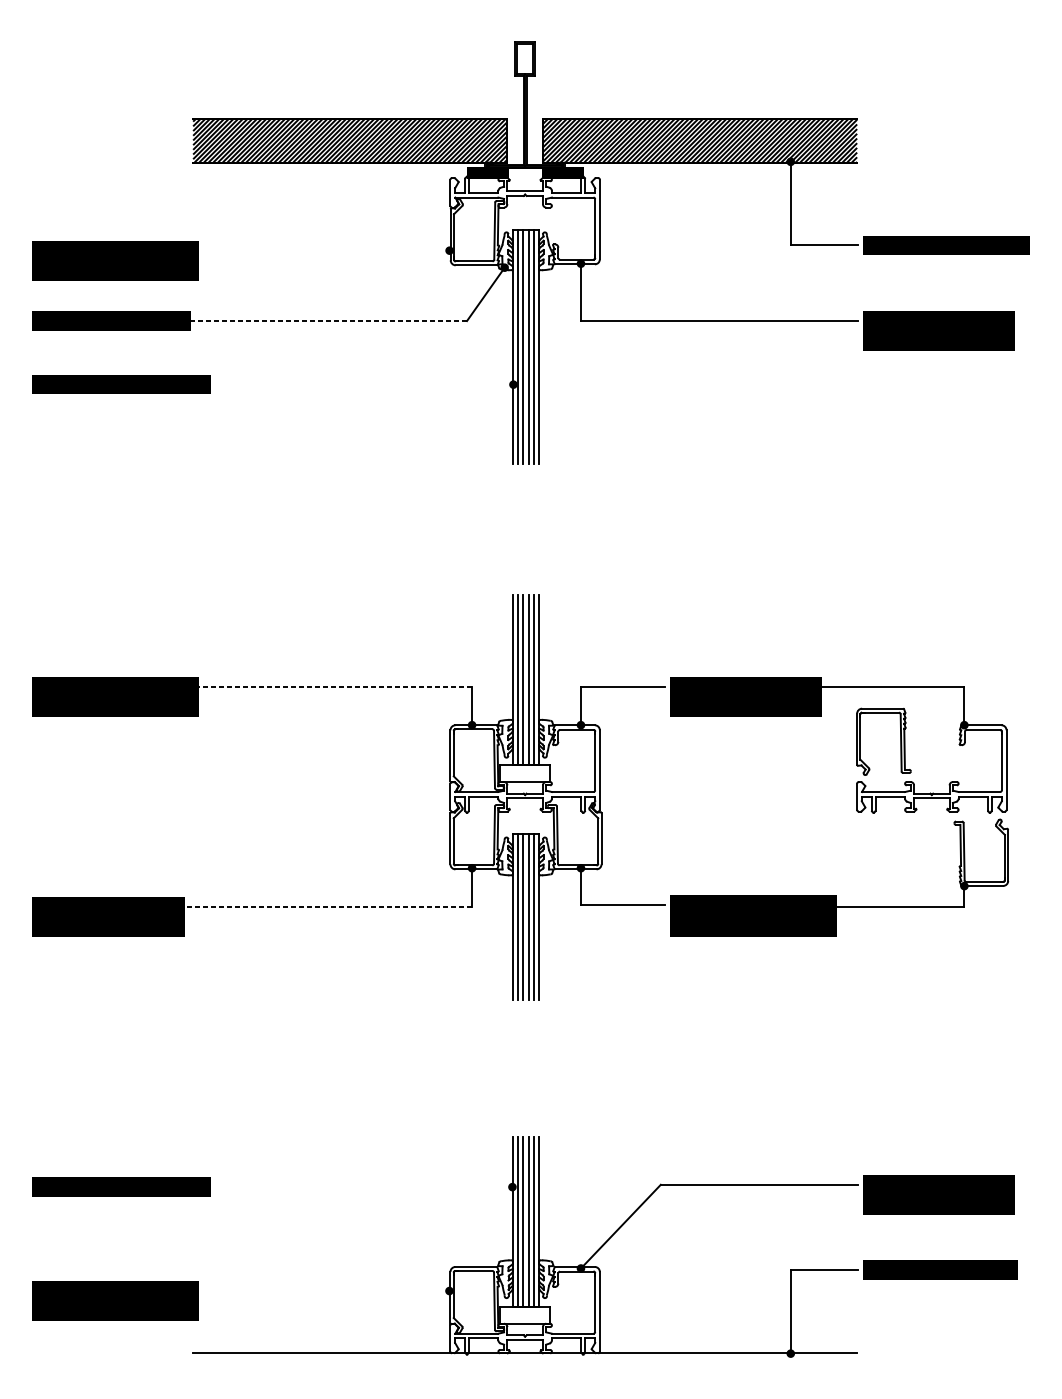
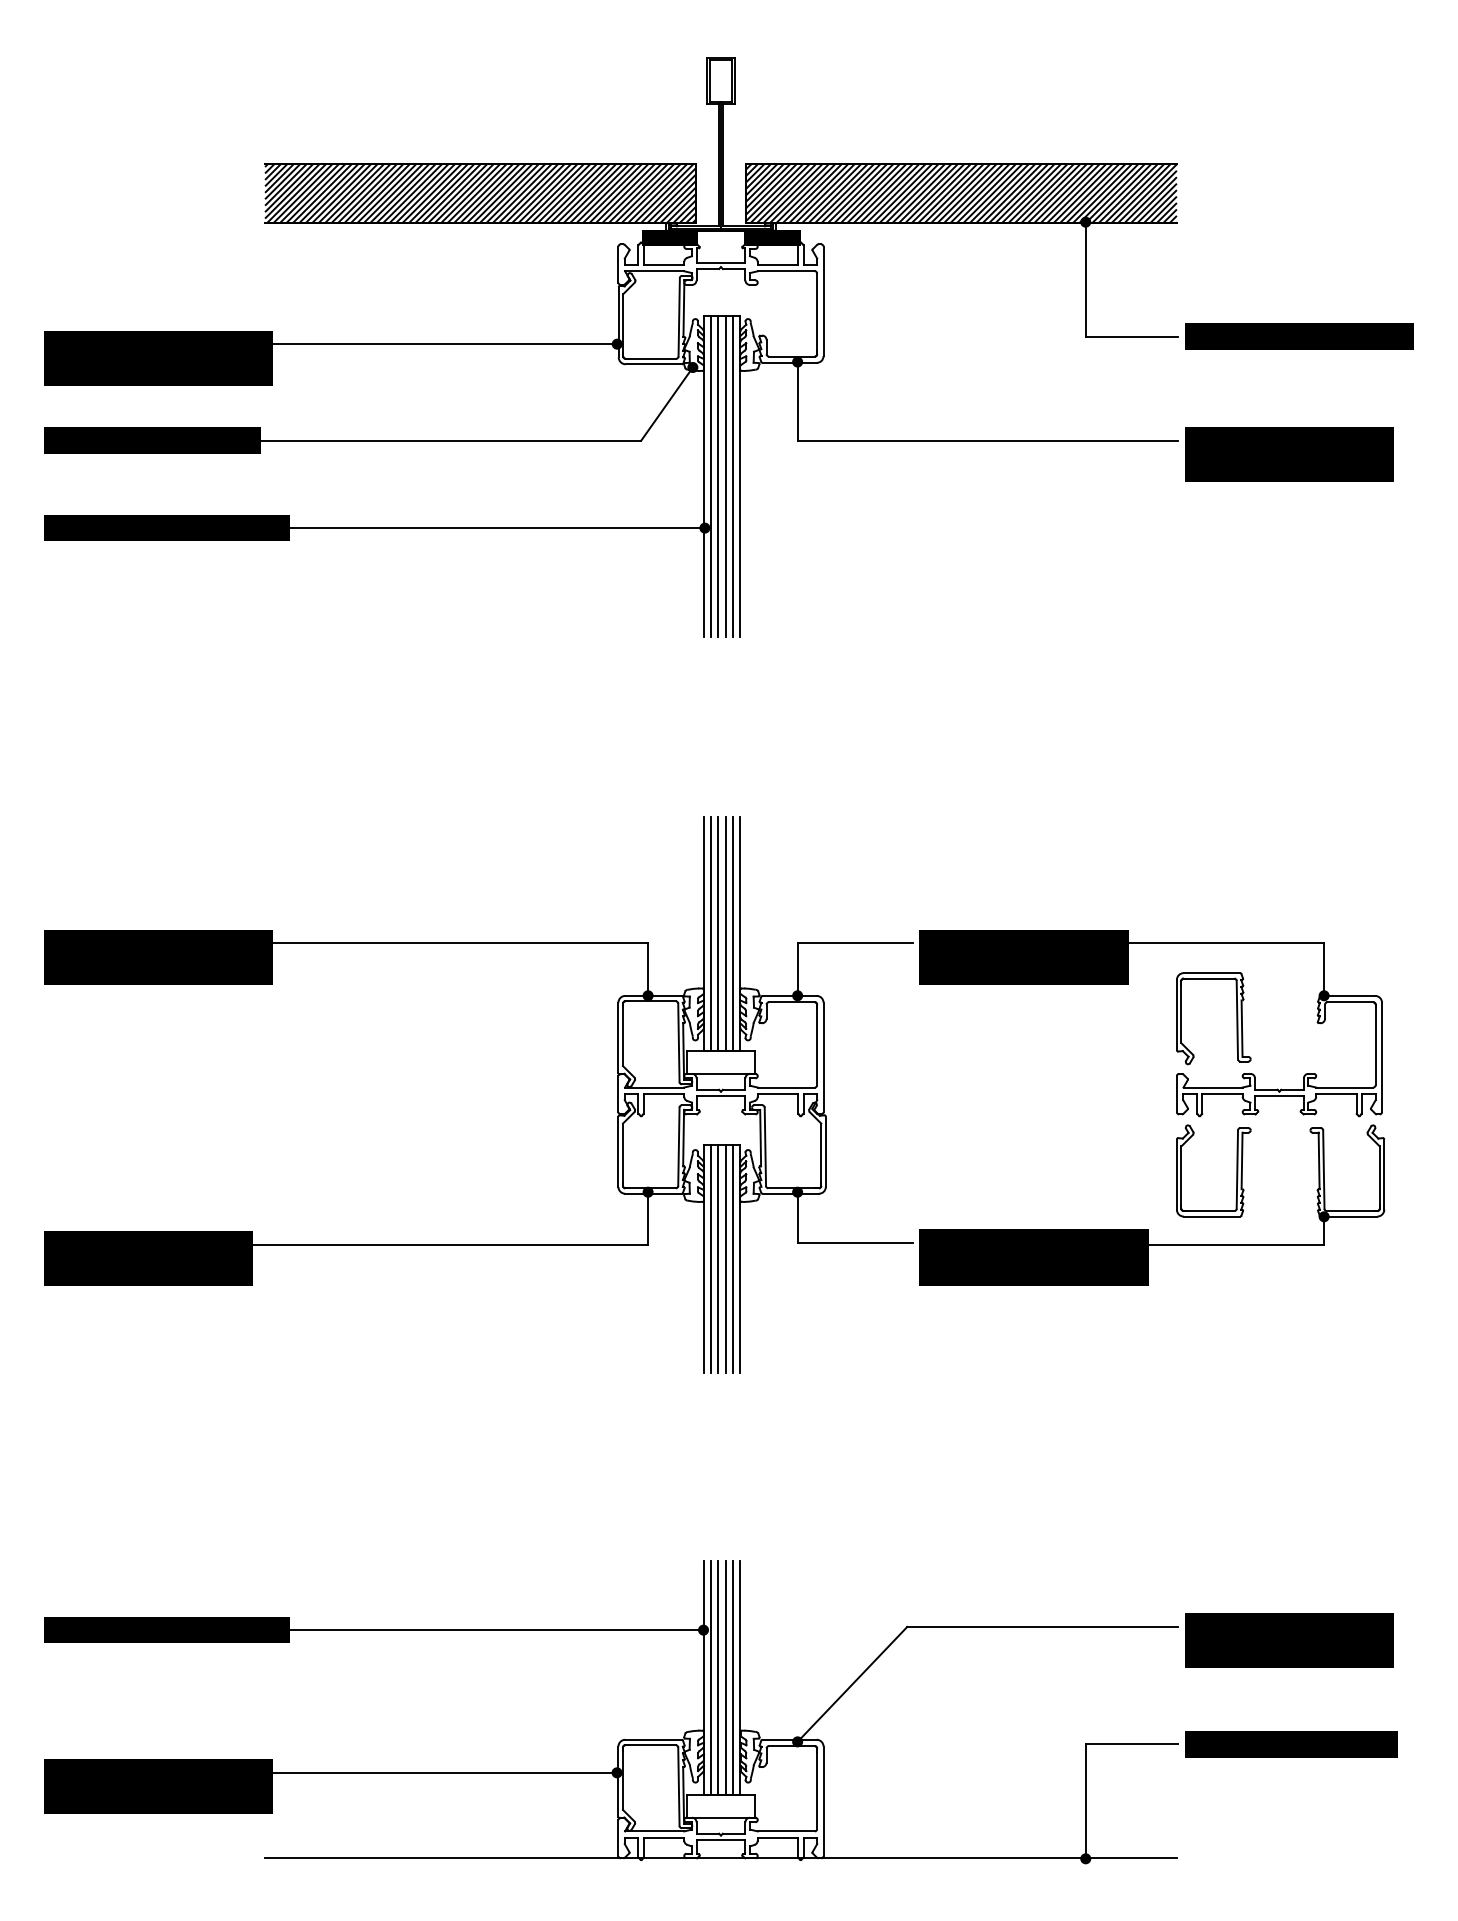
line: (309, 250) -> (424, 344), added
line: (314, 320) -> (431, 440), dashed -> solid
line: (345, 384) -> (474, 528), added
line: (320, 687) -> (439, 943), dashed -> solid
part: (900, 852) -> (1236, 1170), added
line: (314, 906) -> (431, 1244), dashed -> solid
line: (345, 1187) -> (474, 1630), added
line: (309, 1290) -> (424, 1772), added

